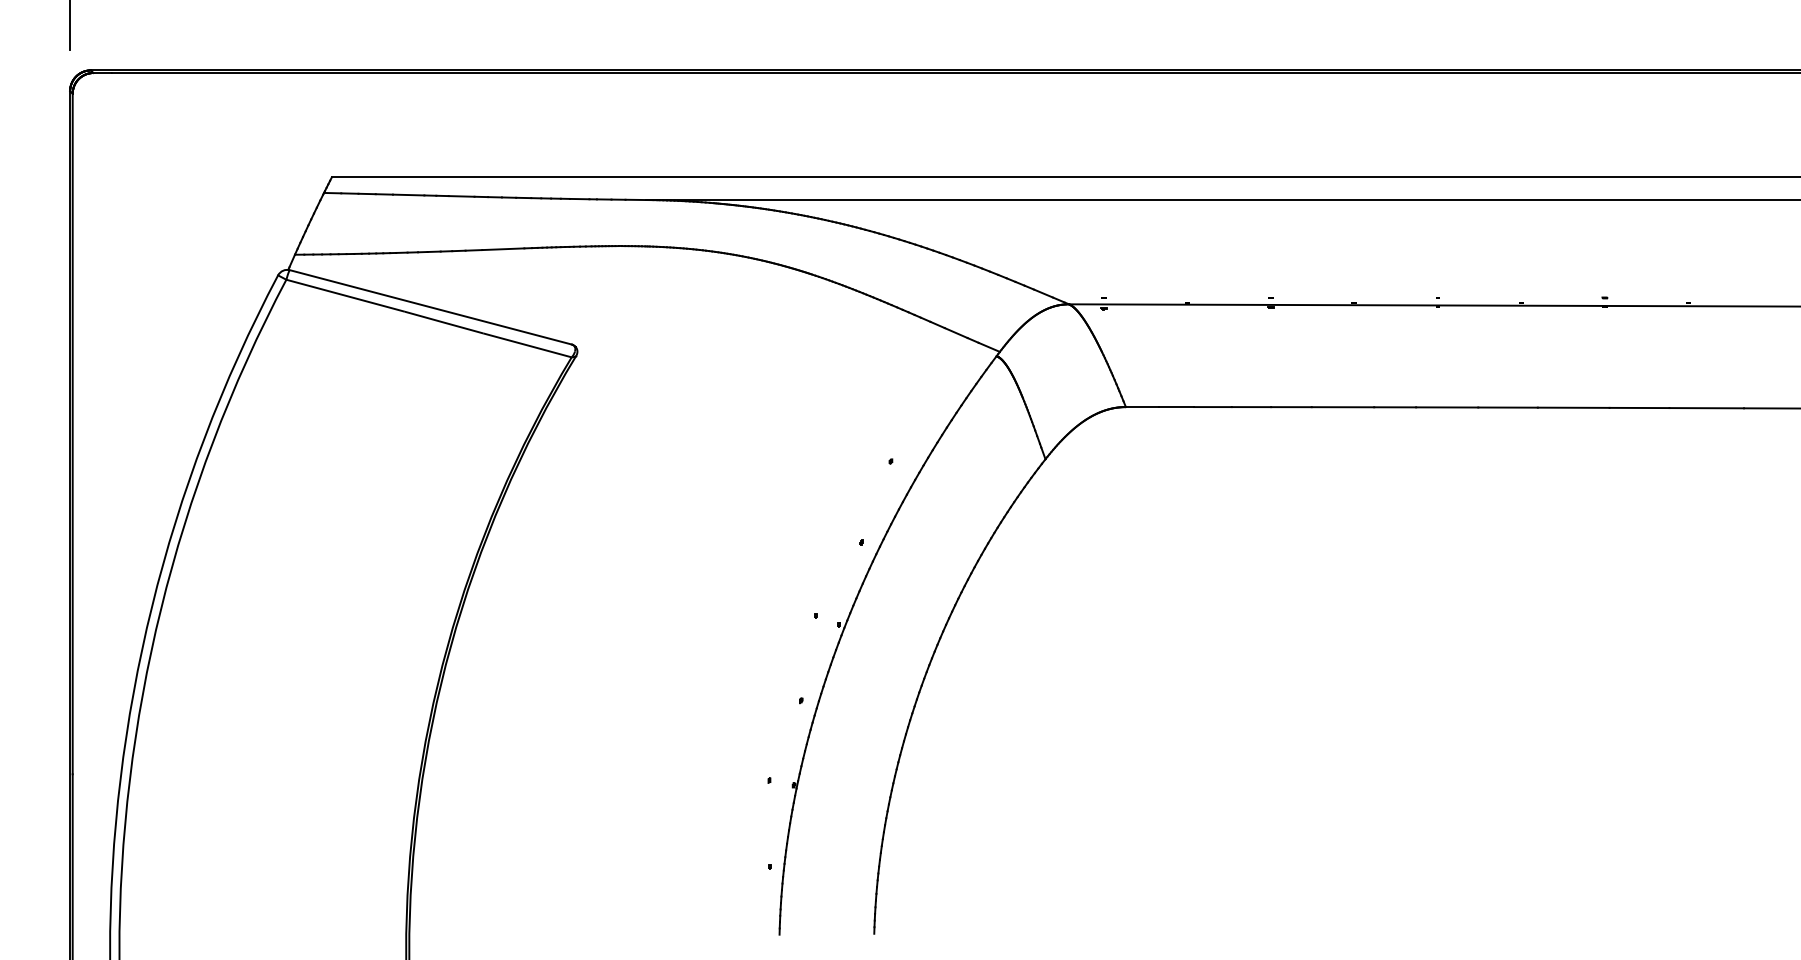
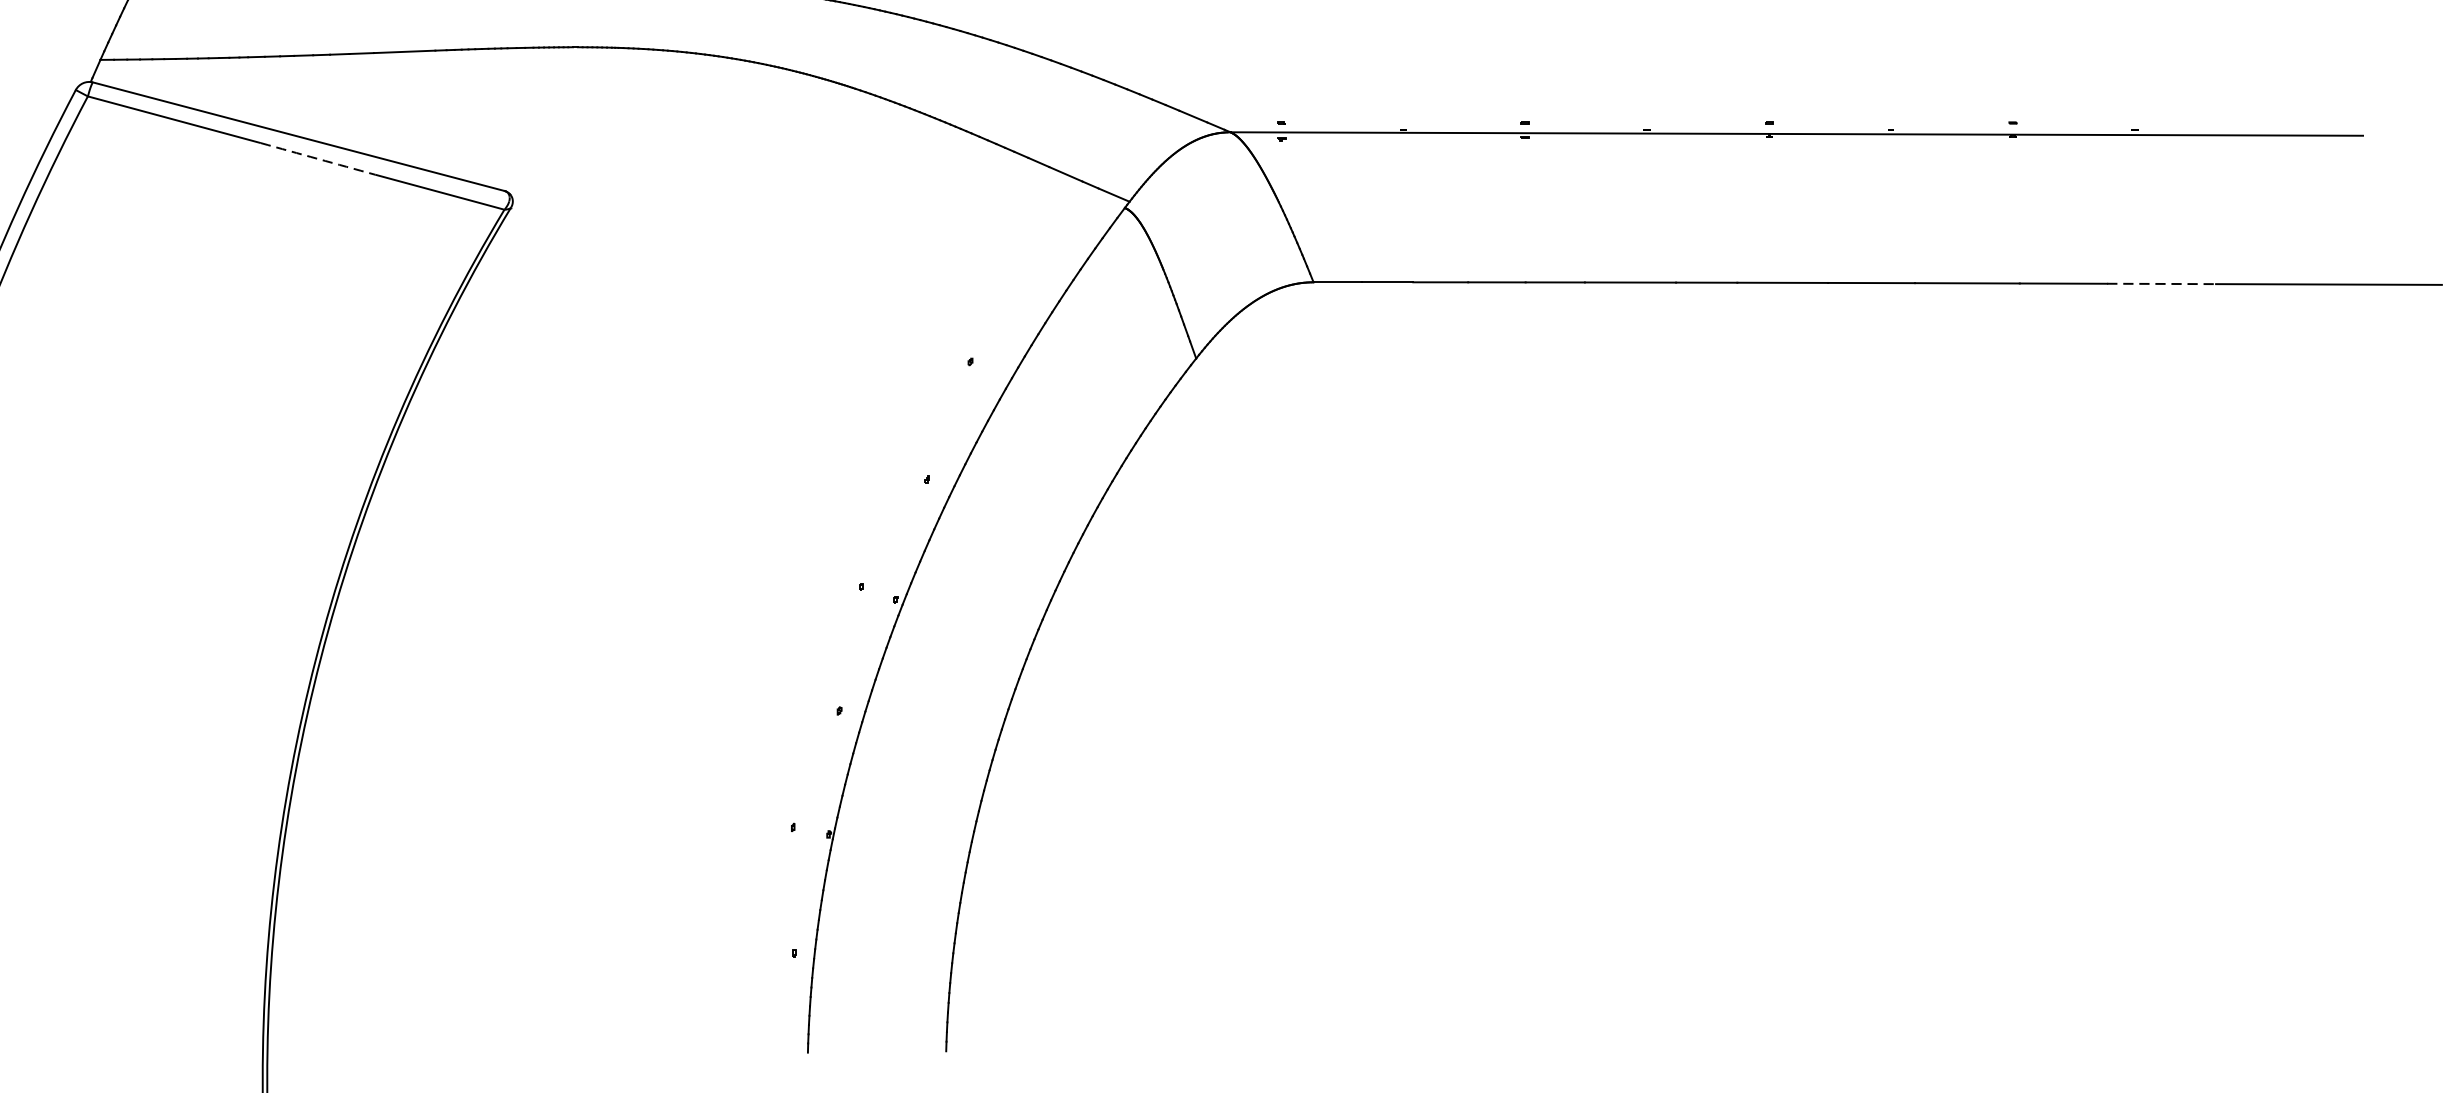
arc: (444, 322) -> (318, 158), solid -> dashed
line: (1707, 408) -> (2162, 284), solid -> dashed

